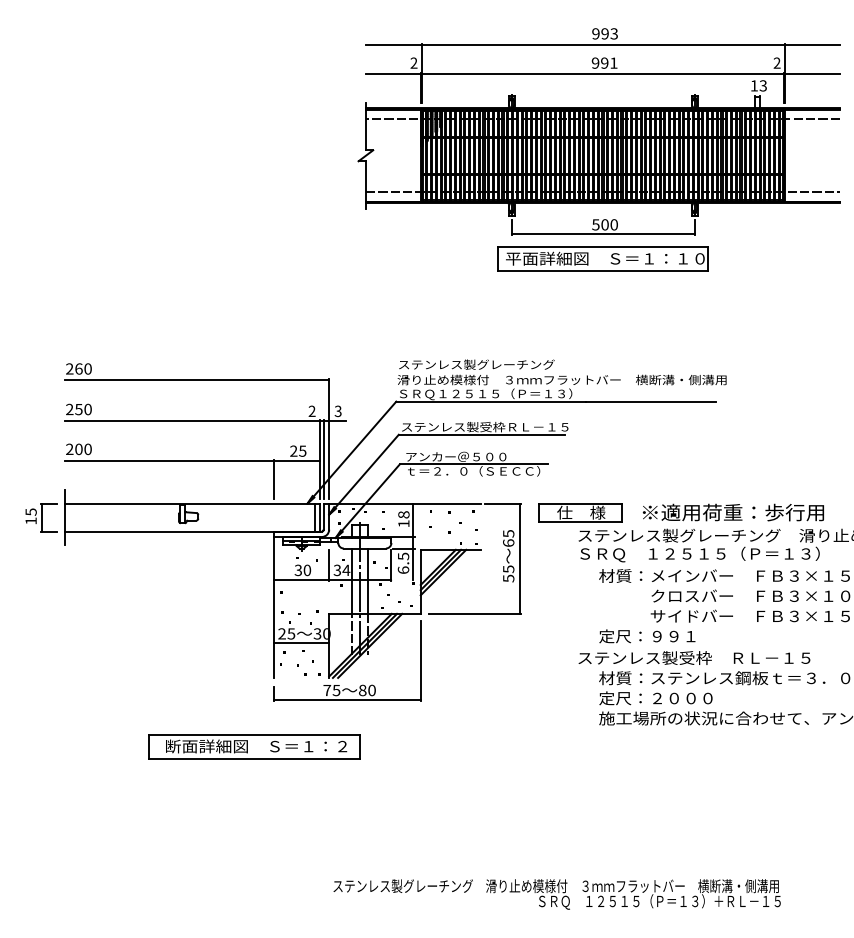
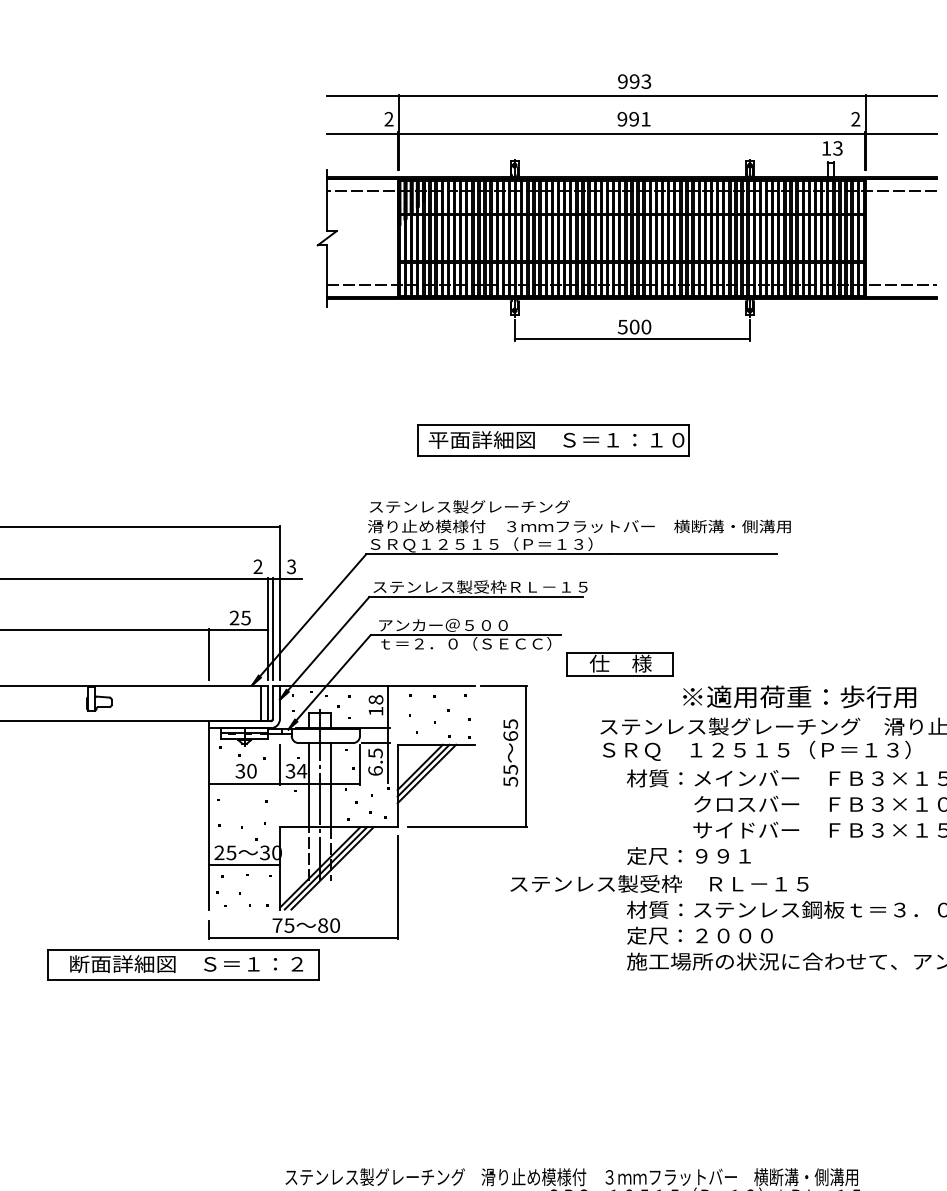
part: (602, 258) -> (552, 439), moved
part: (580, 512) -> (619, 663), moved
text: (694, 657) -> (659, 883), moved
part: (254, 746) -> (183, 964), moved

